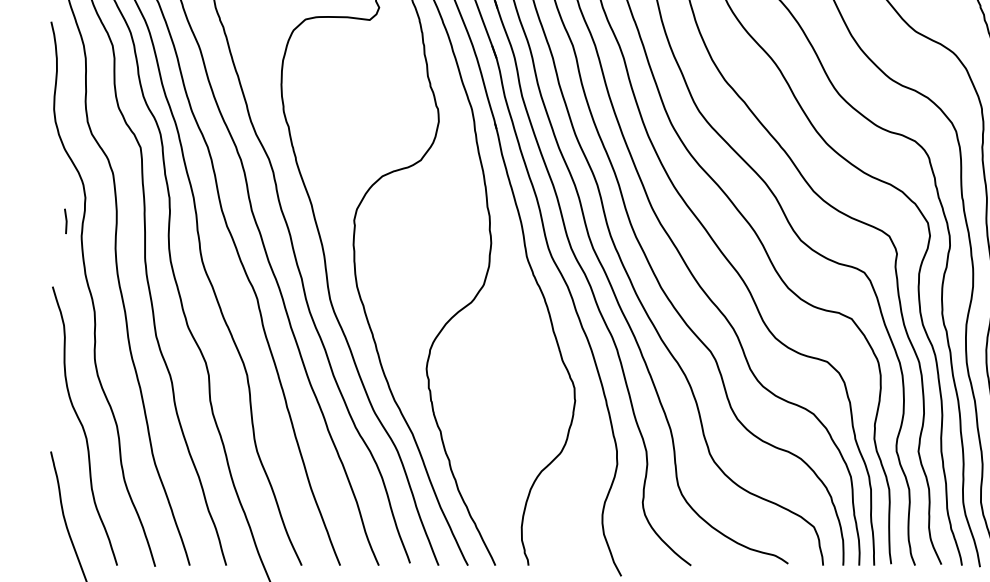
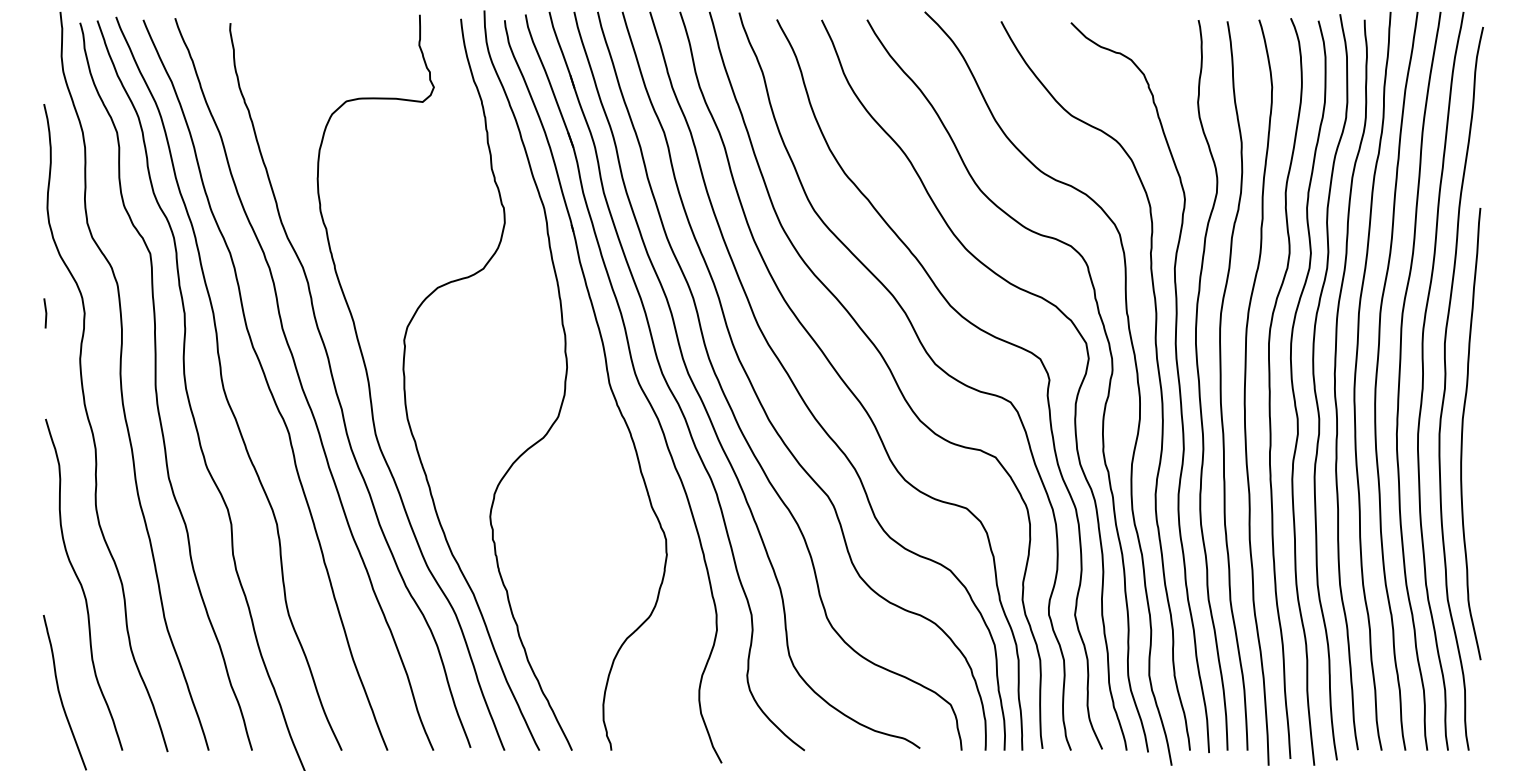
line: (65, 221) -> (45, 313), moved

